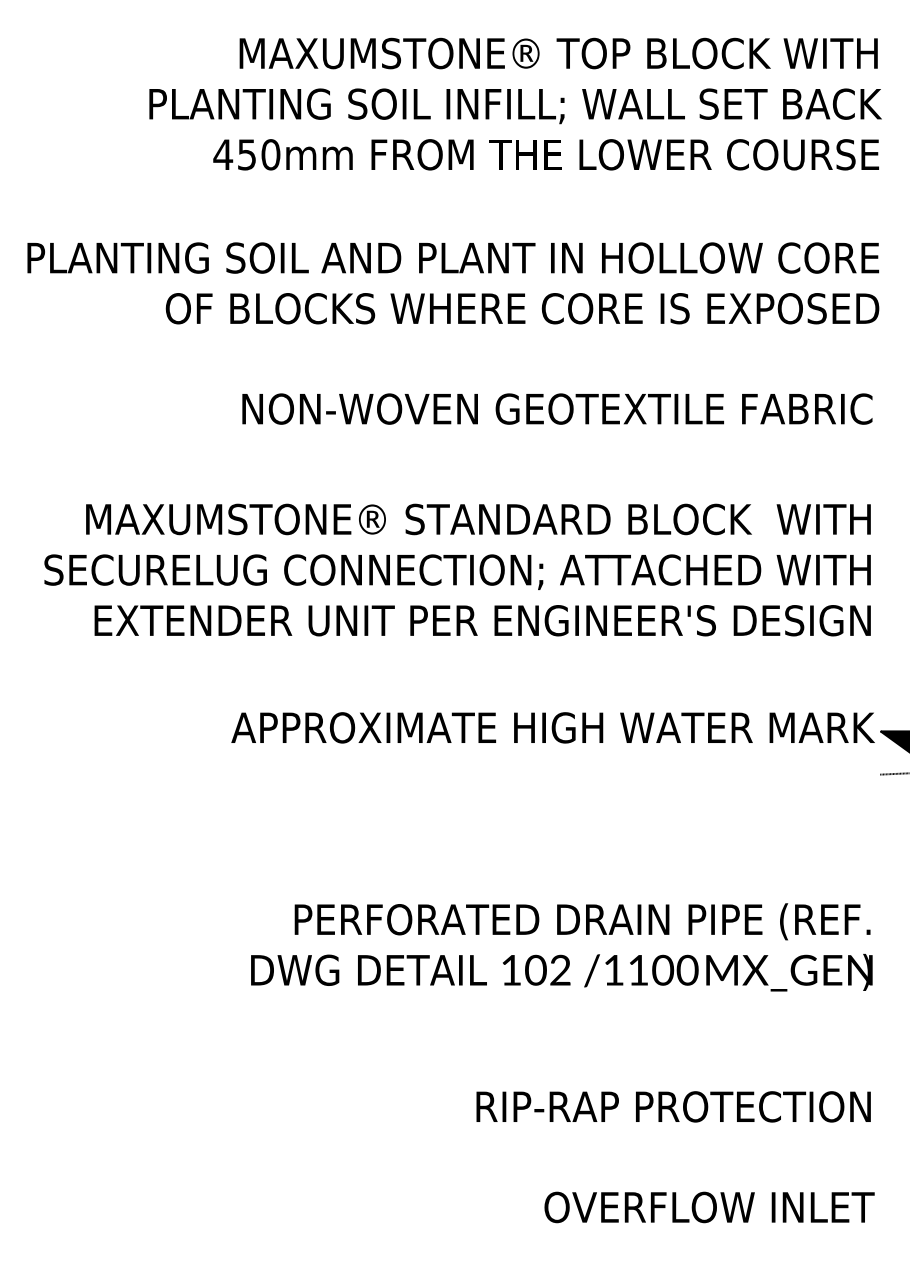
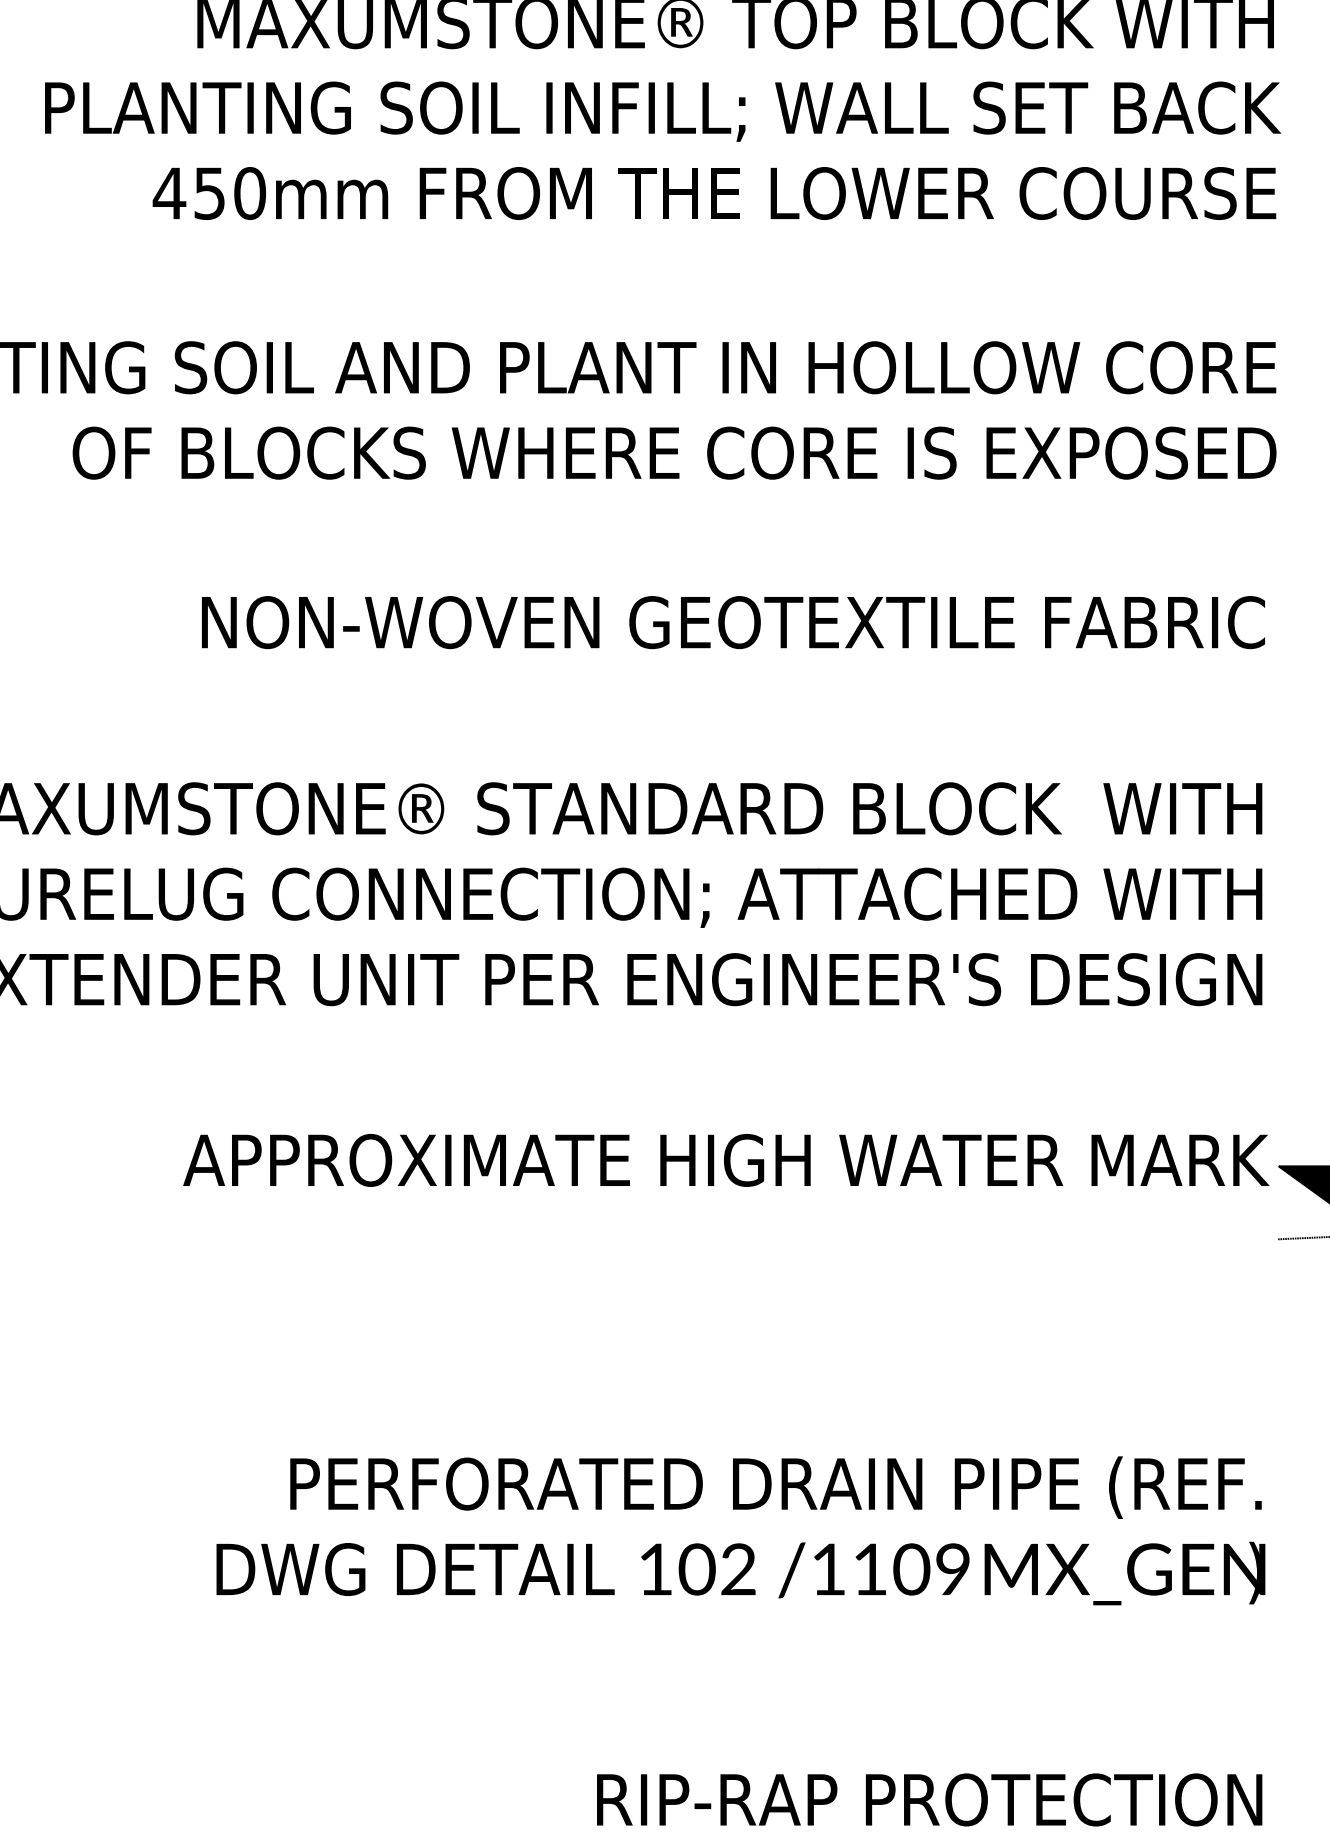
text: (687, 970) -> (952, 1569), /1100 -> /1109

